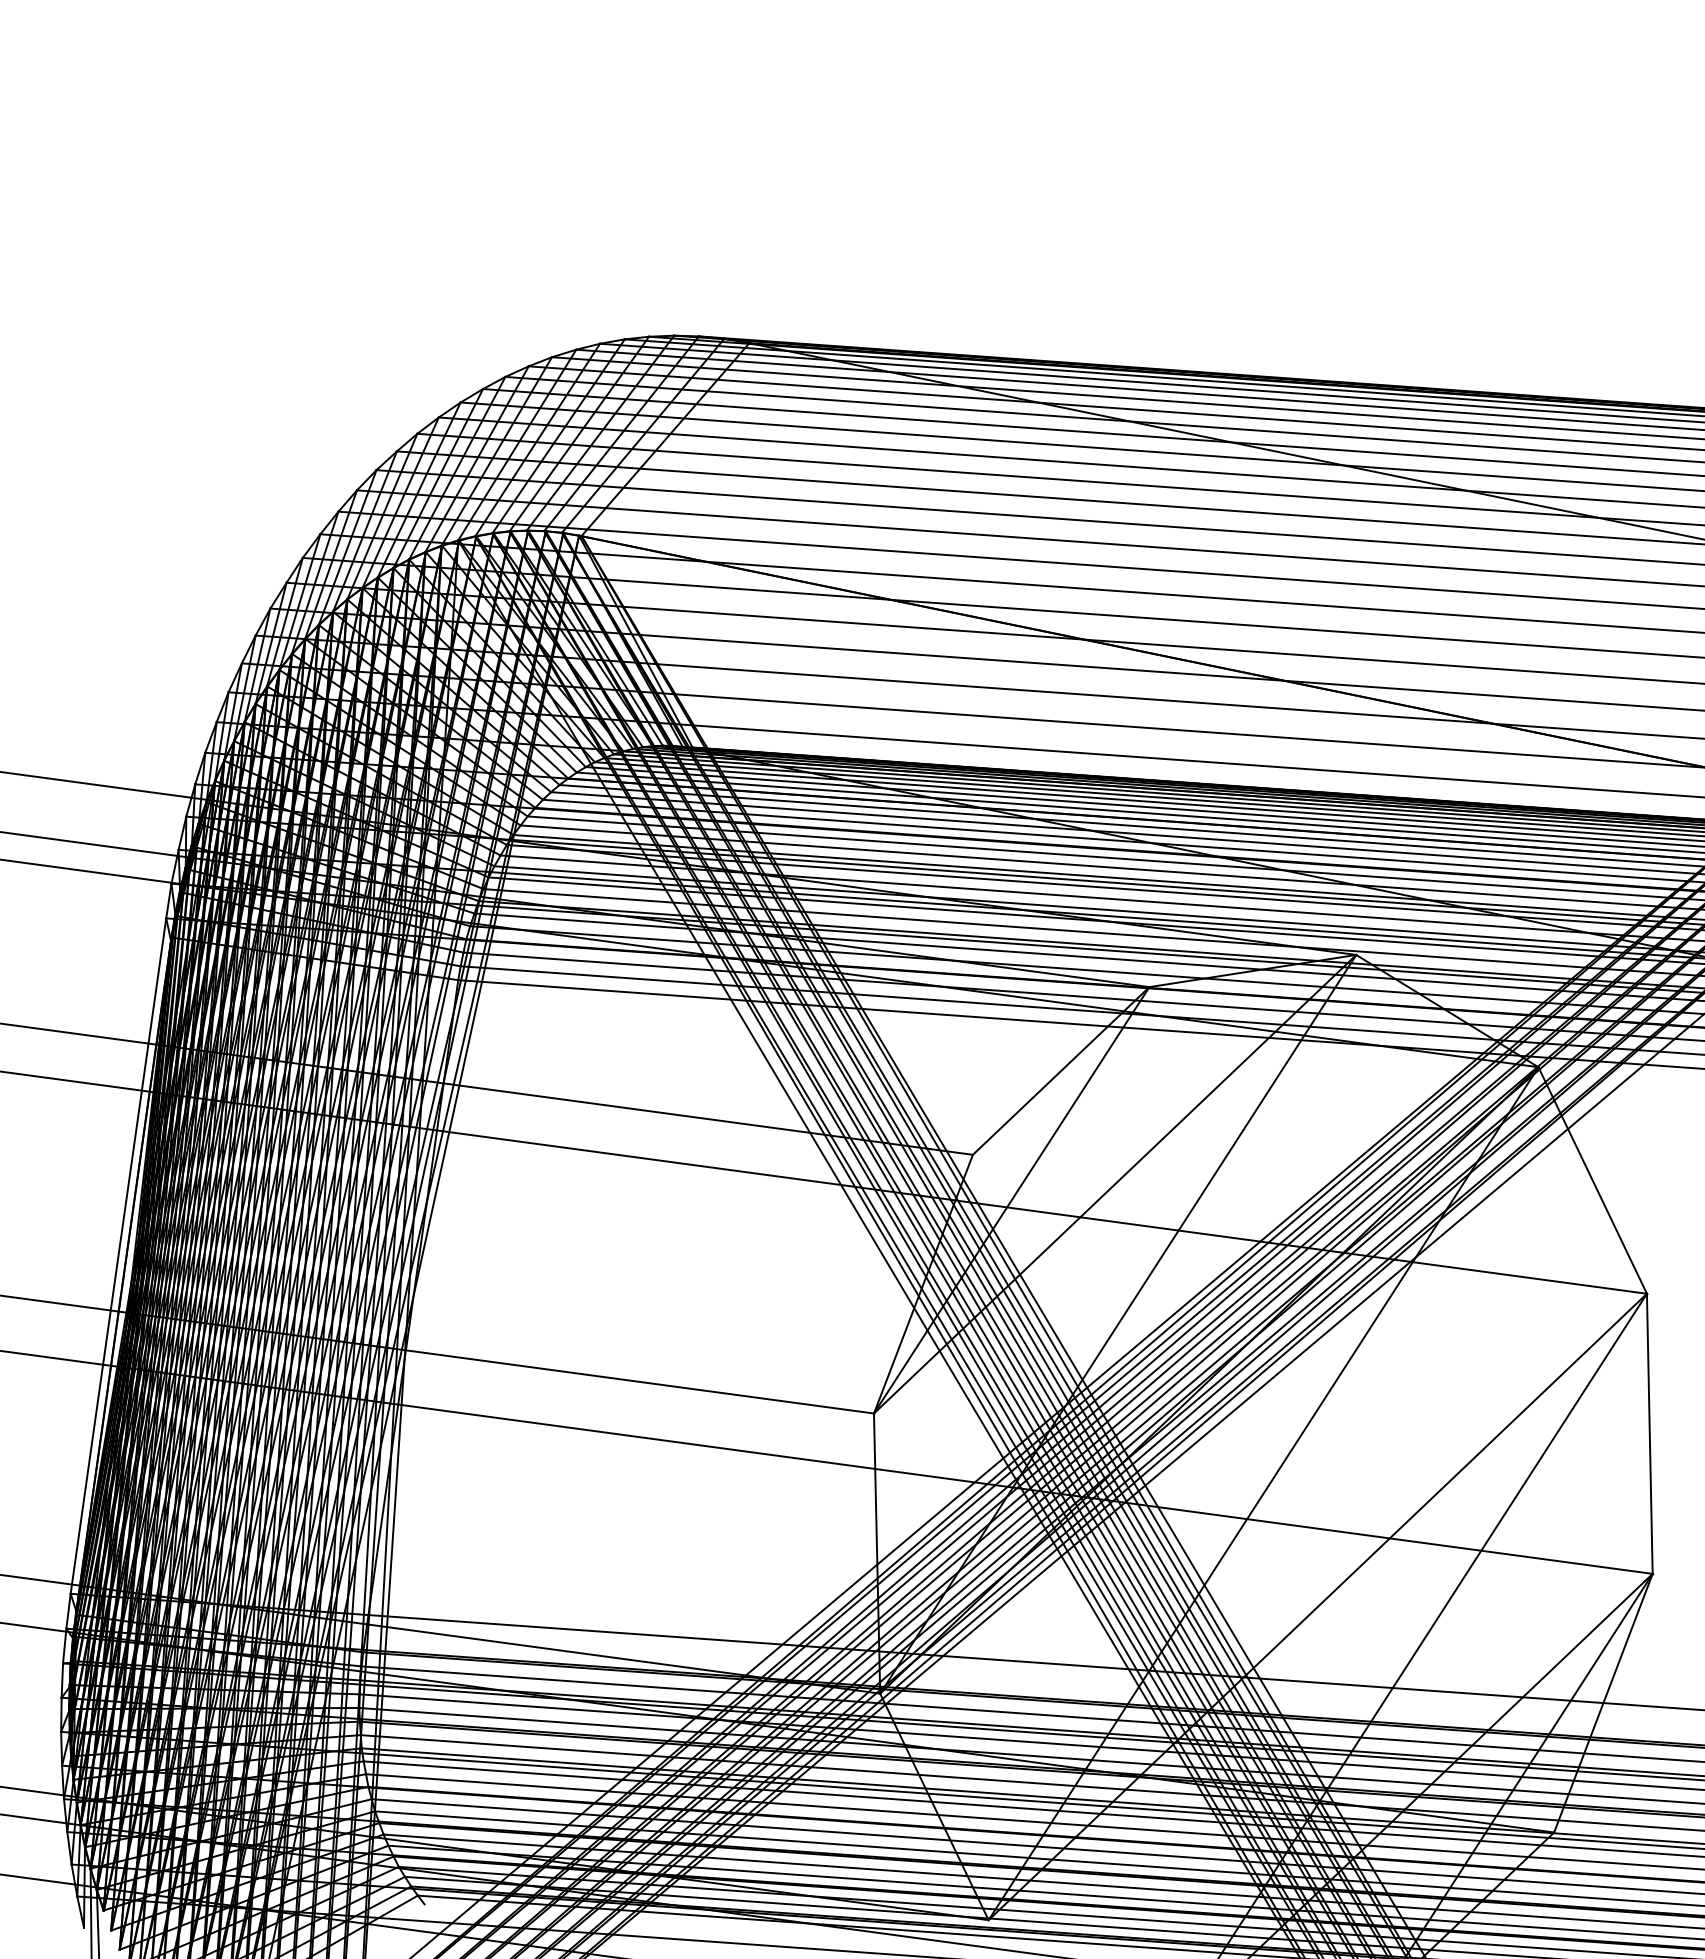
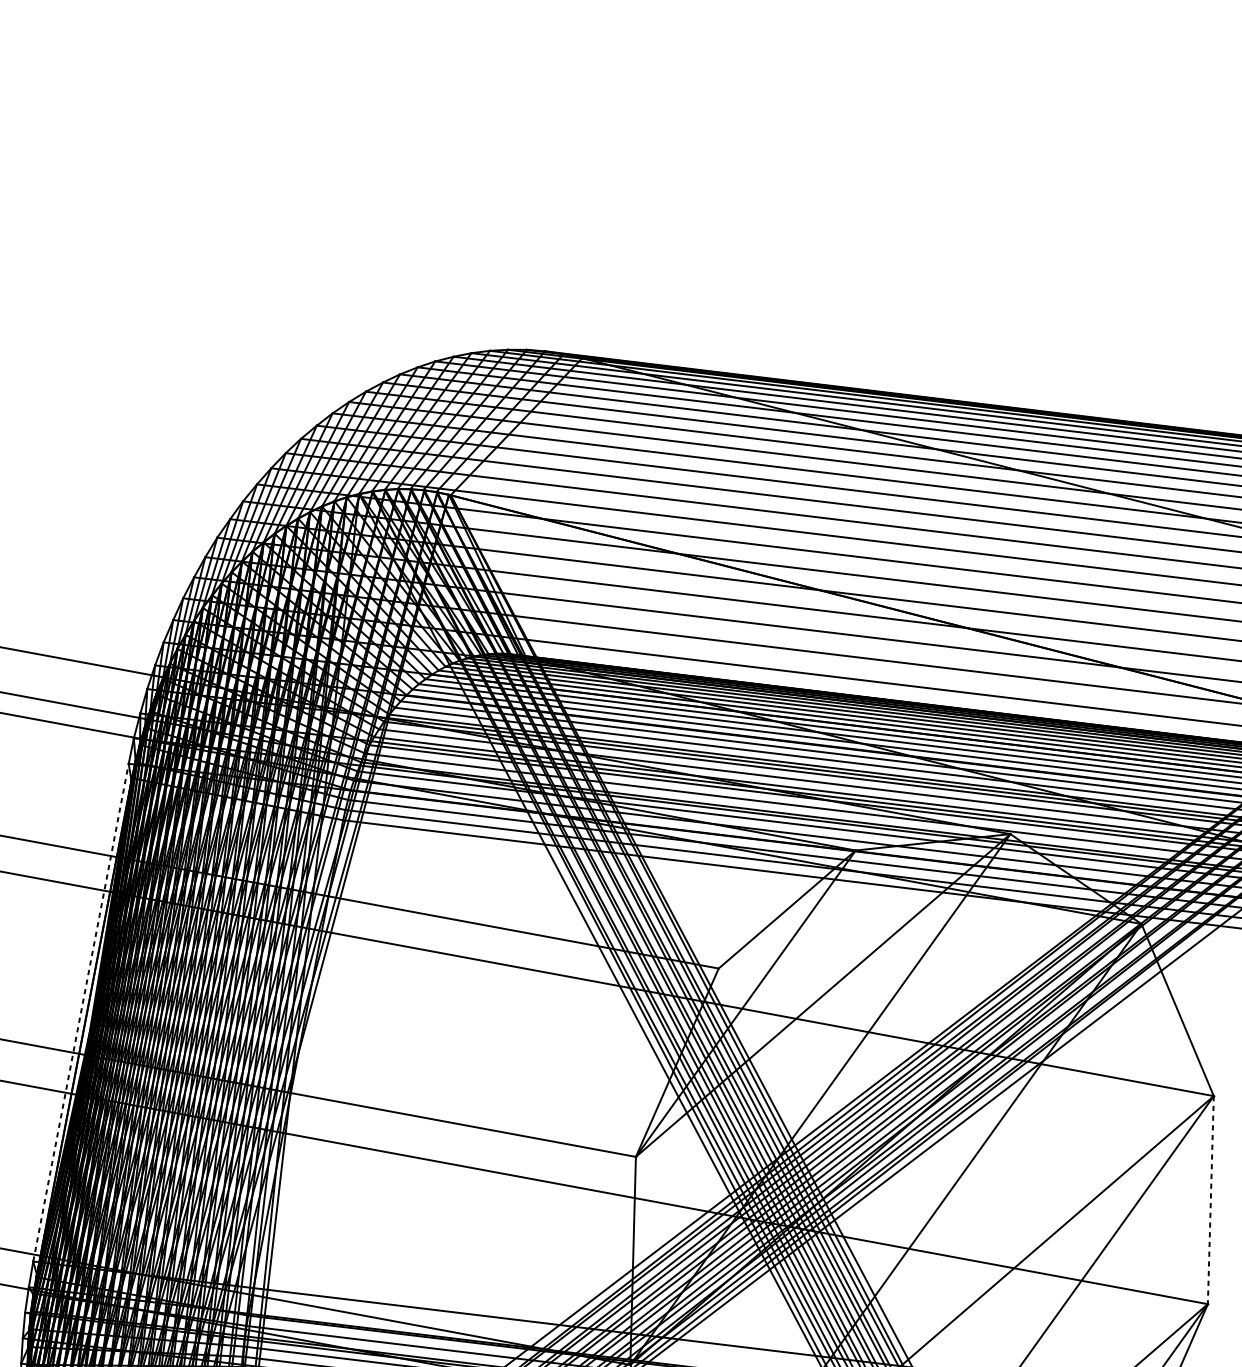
line: (118, 1255) -> (81, 1012), solid -> dashed
line: (1649, 1434) -> (1210, 1200), solid -> dashed

